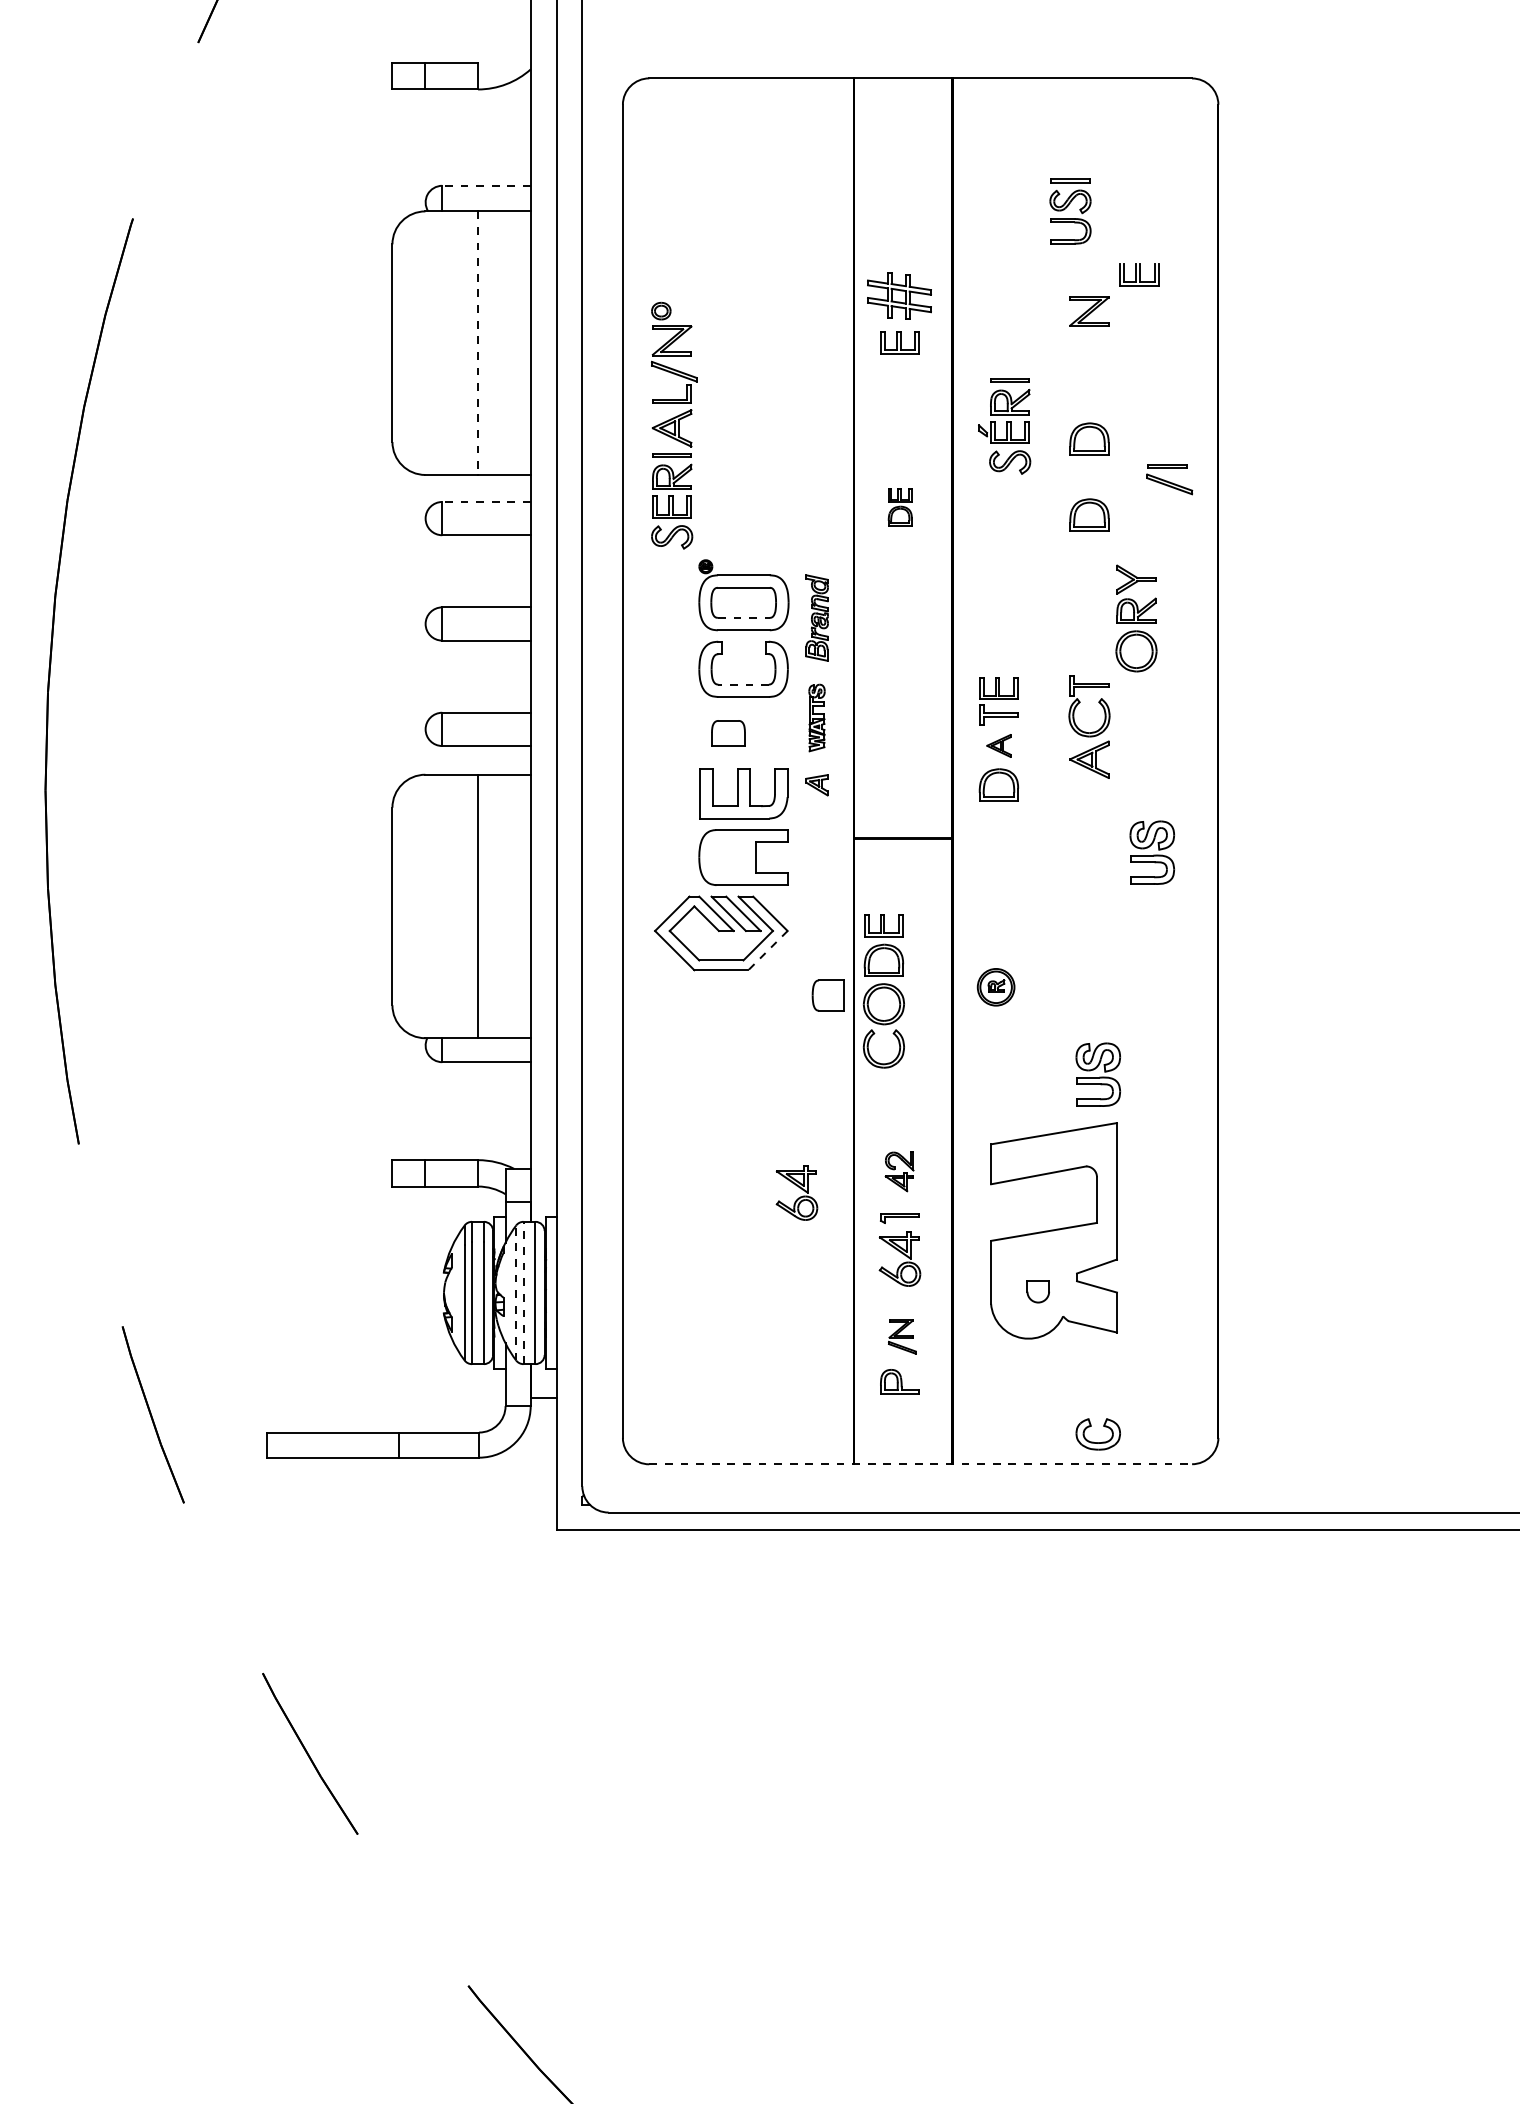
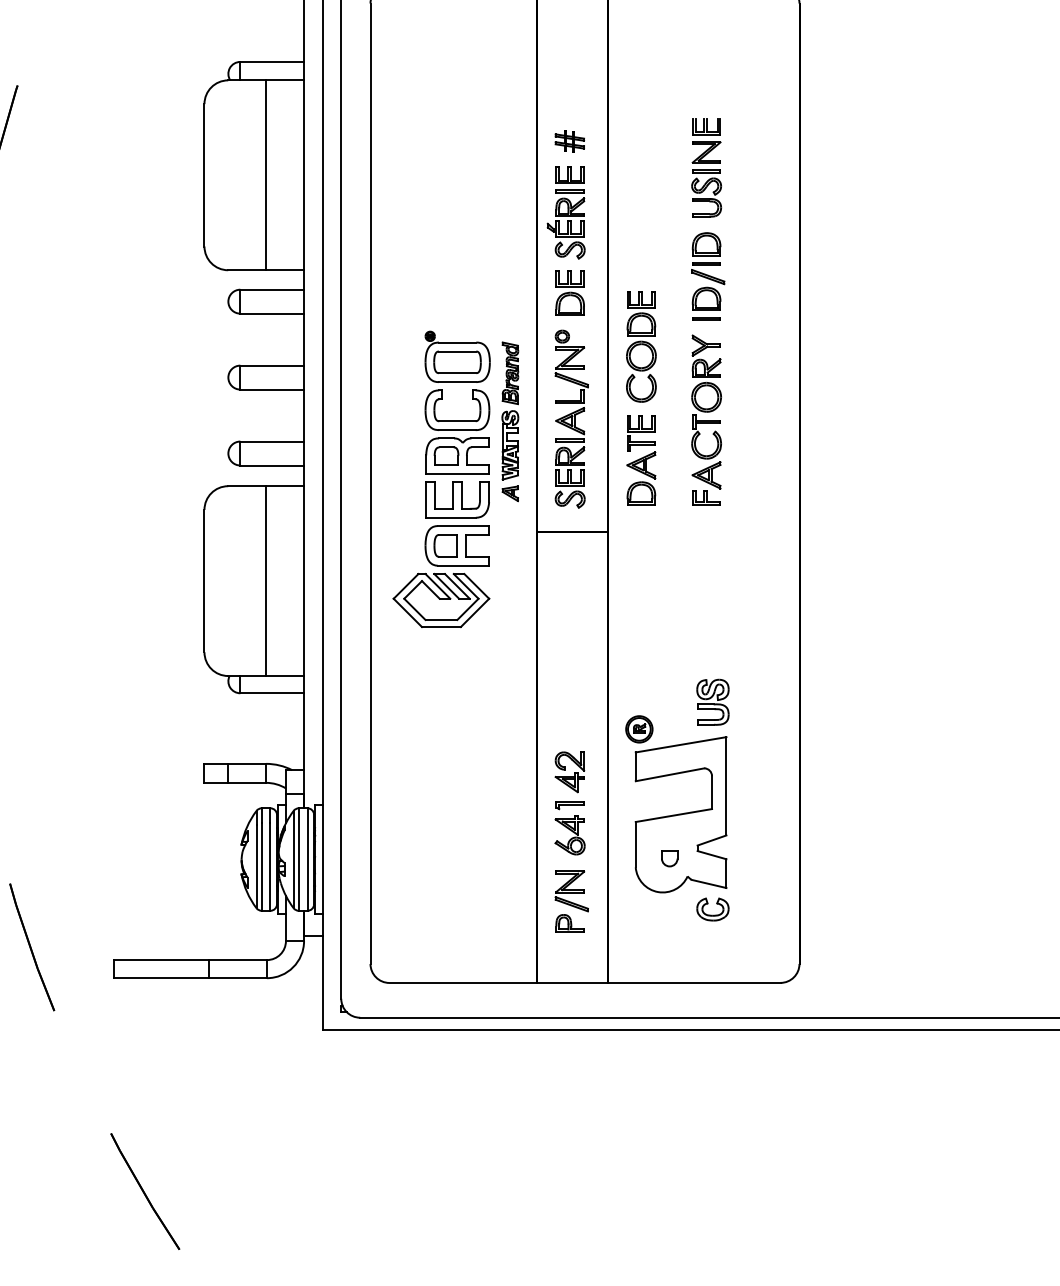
line: (486, 185) -> (272, 61), dashed -> solid
part: (1070, 211) -> (706, 193), moved
part: (1139, 274) -> (706, 126), moved
part: (899, 295) -> (569, 140), size x0.62
line: (478, 343) -> (266, 175), dashed -> solid
part: (674, 425) -> (571, 419), moved
part: (1004, 426) -> (566, 224), moved
part: (1169, 479) -> (708, 273), moved
line: (486, 501) -> (272, 289), dashed -> solid
part: (900, 507) -> (570, 293), size x1.67
line: (1089, 541) -> (706, 318), added
line: (743, 617) -> (457, 372), dashed -> solid
part: (1136, 618) -> (706, 373), moved
line: (743, 684) -> (457, 421), dashed -> solid
part: (816, 717) -> (509, 444), size x1.43
part: (743, 732) -> (457, 455), added
part: (998, 745) -> (641, 465), size x1.67
part: (1089, 791) -> (706, 498), added
part: (1152, 852) -> (752, 542), removed
line: (768, 950) -> (475, 612), dashed -> solid
part: (995, 987) -> (638, 729), moved
part: (883, 991) -> (641, 346), moved
part: (827, 995) -> (445, 545), moved
part: (899, 1171) -> (569, 772), size x1.43
part: (796, 1192) -> (495, 787), removed
line: (516, 1292) -> (293, 859), dashed -> solid
line: (523, 1292) -> (298, 859), dashed -> solid
part: (902, 1336) -> (571, 890), size x1.67
part: (1097, 1442) -> (712, 915), moved
line: (921, 1464) -> (585, 983), dashed -> solid

